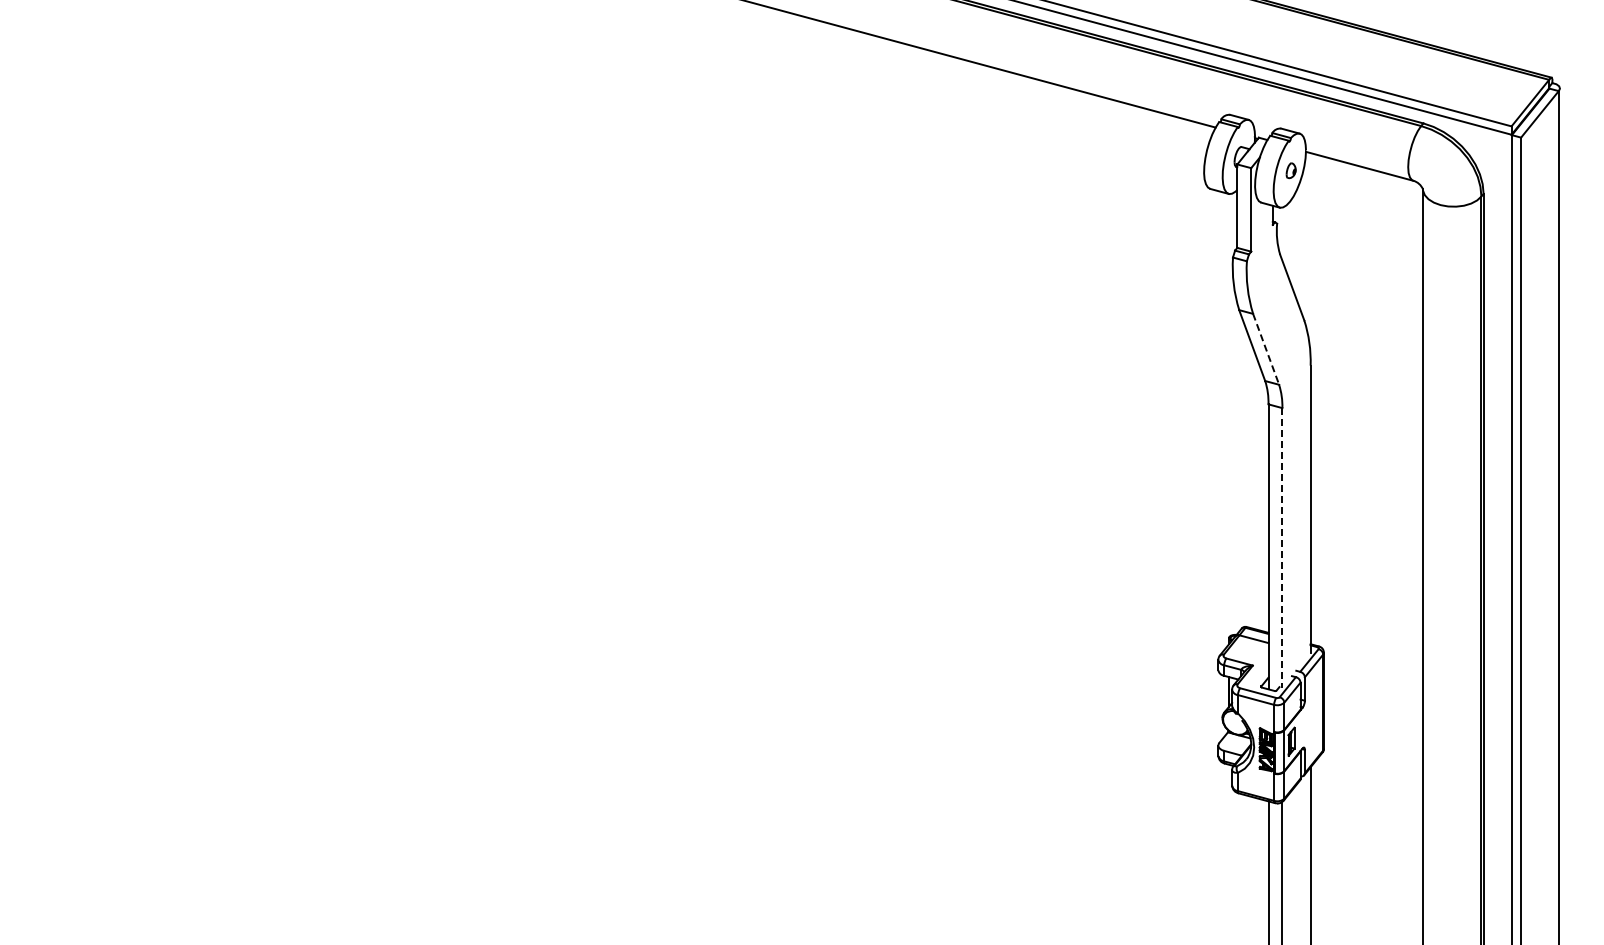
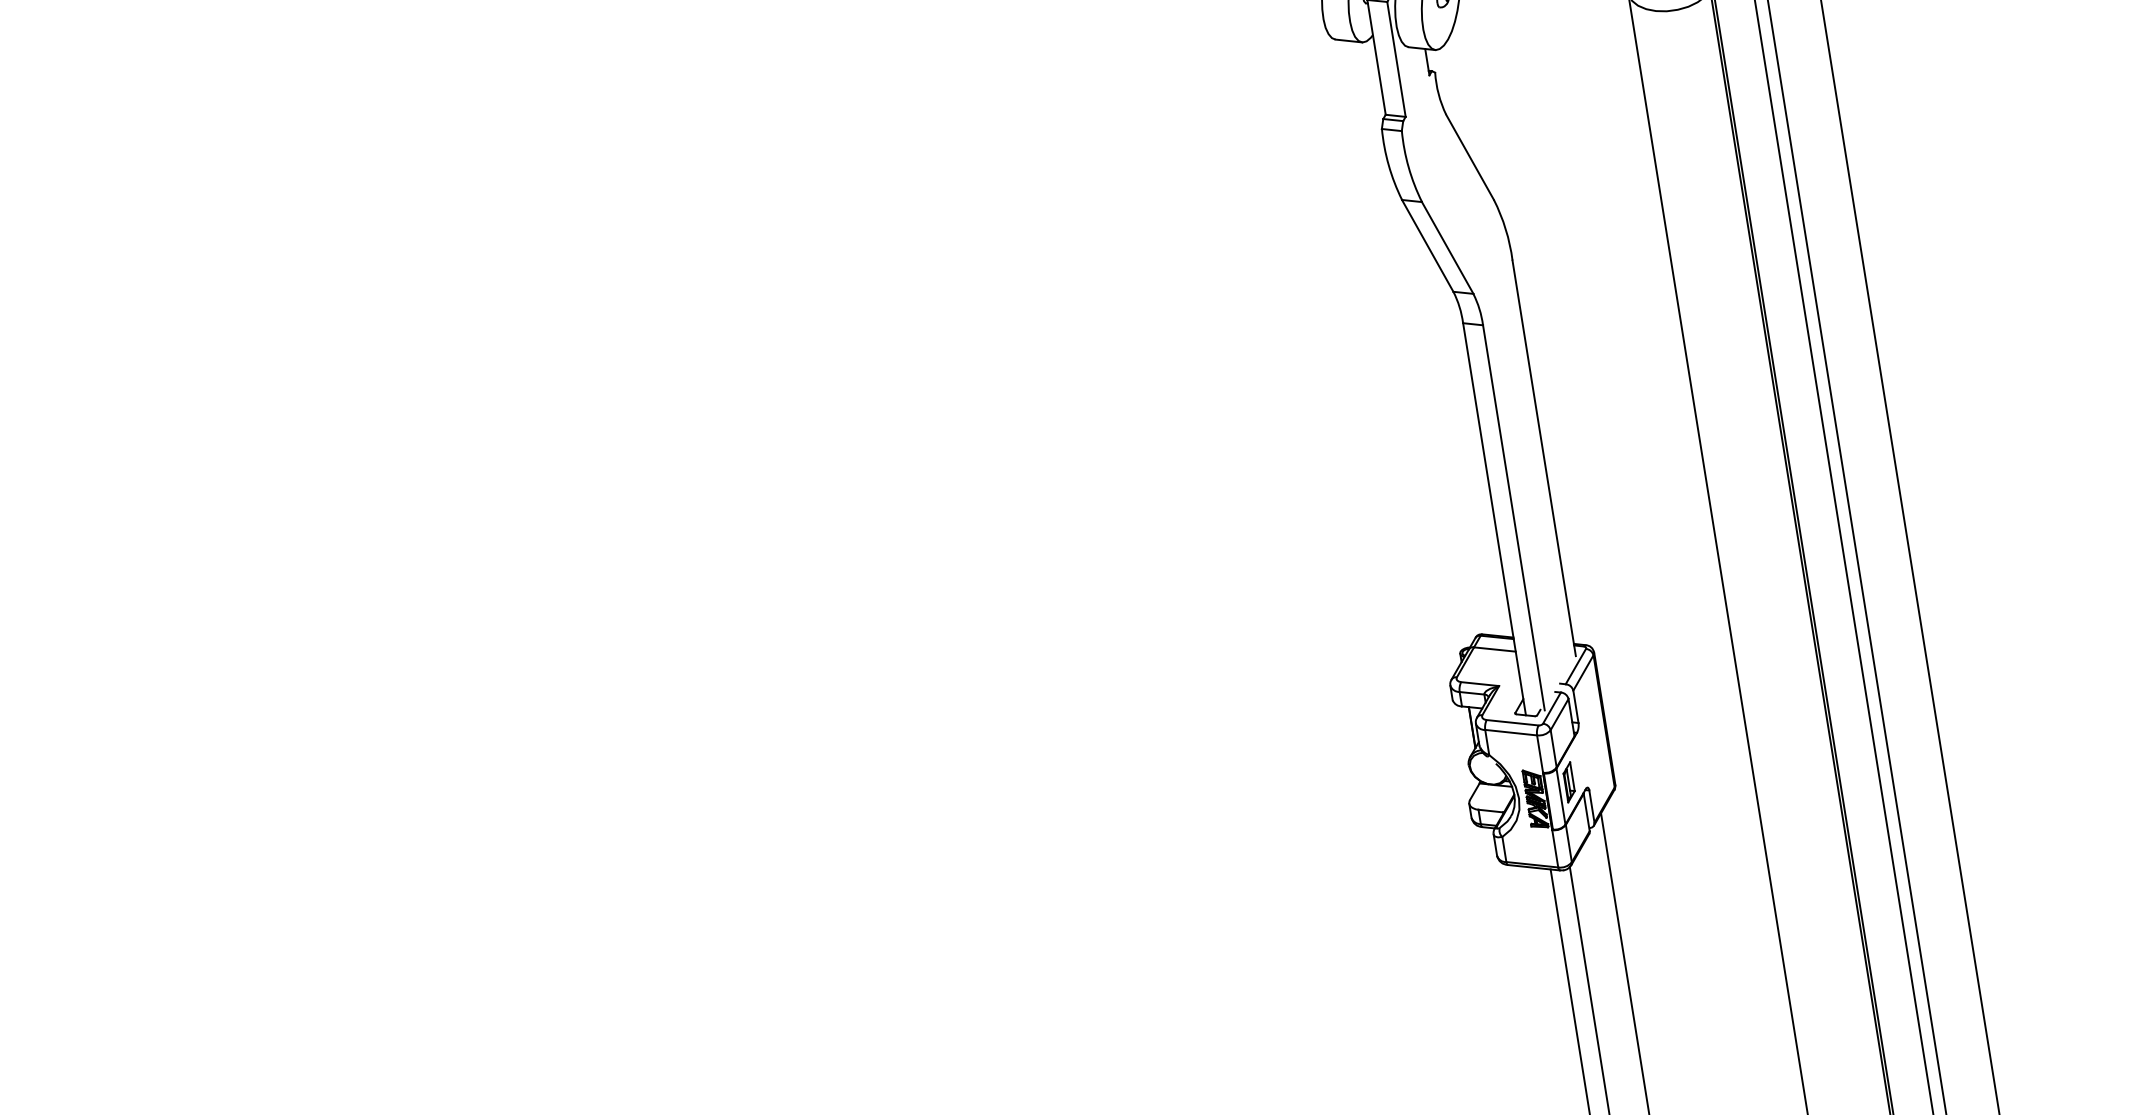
line: (1266, 349) -> (1448, 248), dashed -> solid
line: (1282, 548) -> (1514, 518), dashed -> solid

